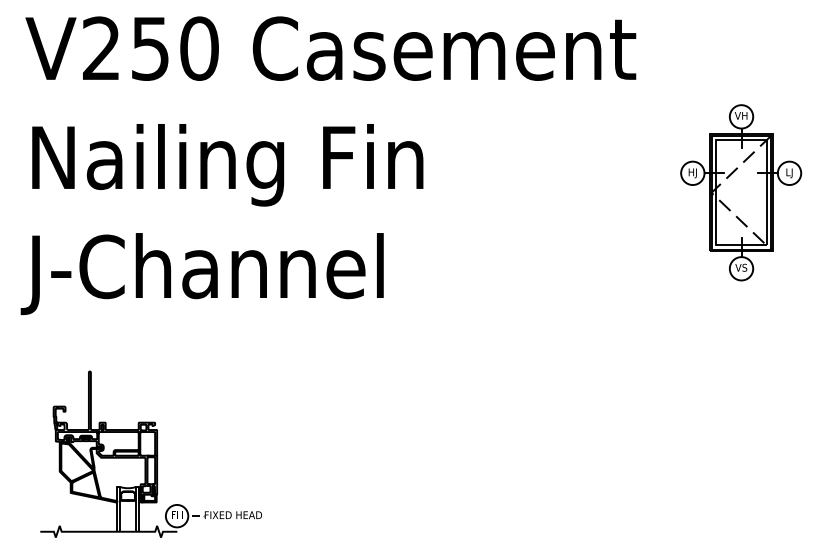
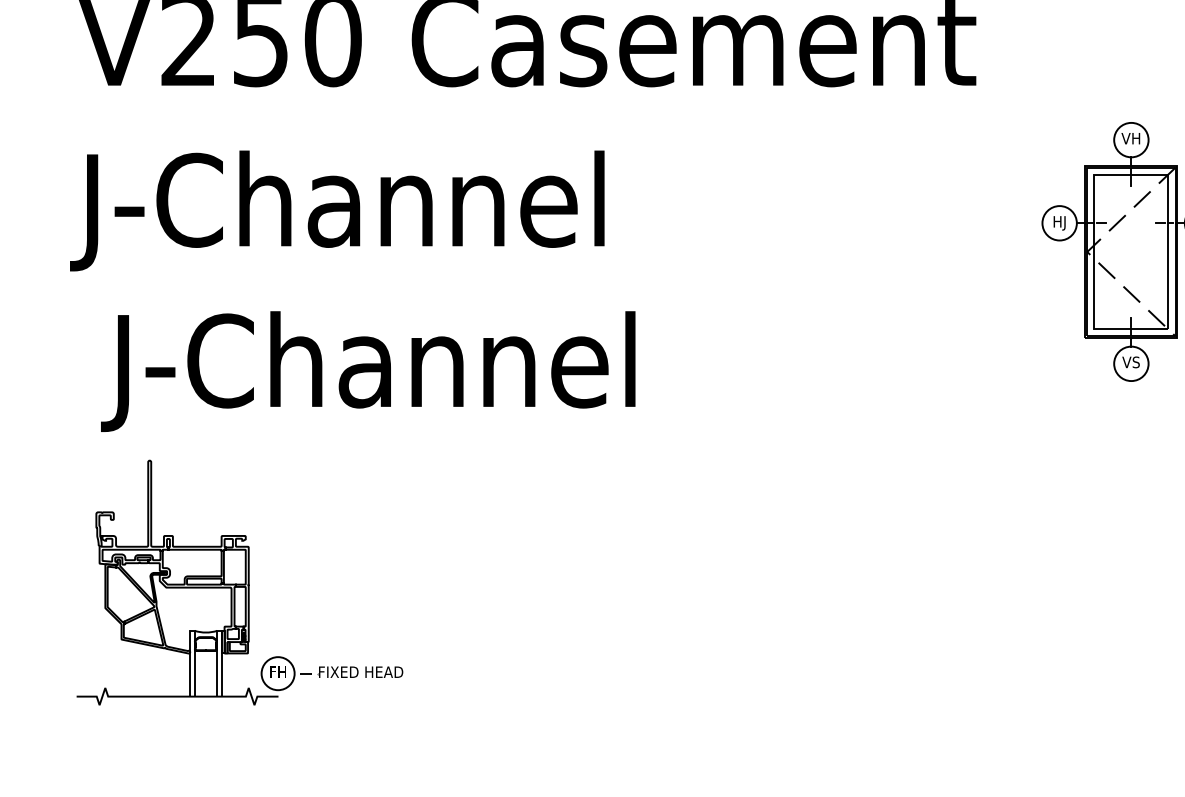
text: (221, 165) -> (365, 211), Nailing Fin -> J-Channel
text: (201, 274) -> (367, 372), moved
part: (150, 453) -> (238, 581), moved

